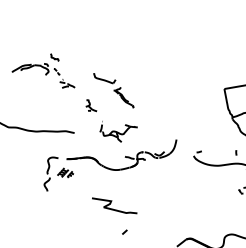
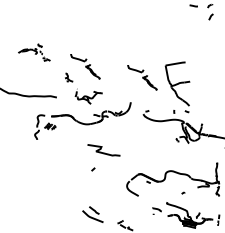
part: (43, 71) -> (34, 52), size x0.7
part: (192, 105) -> (142, 77), added
curve: (114, 208) -> (103, 152), moved

